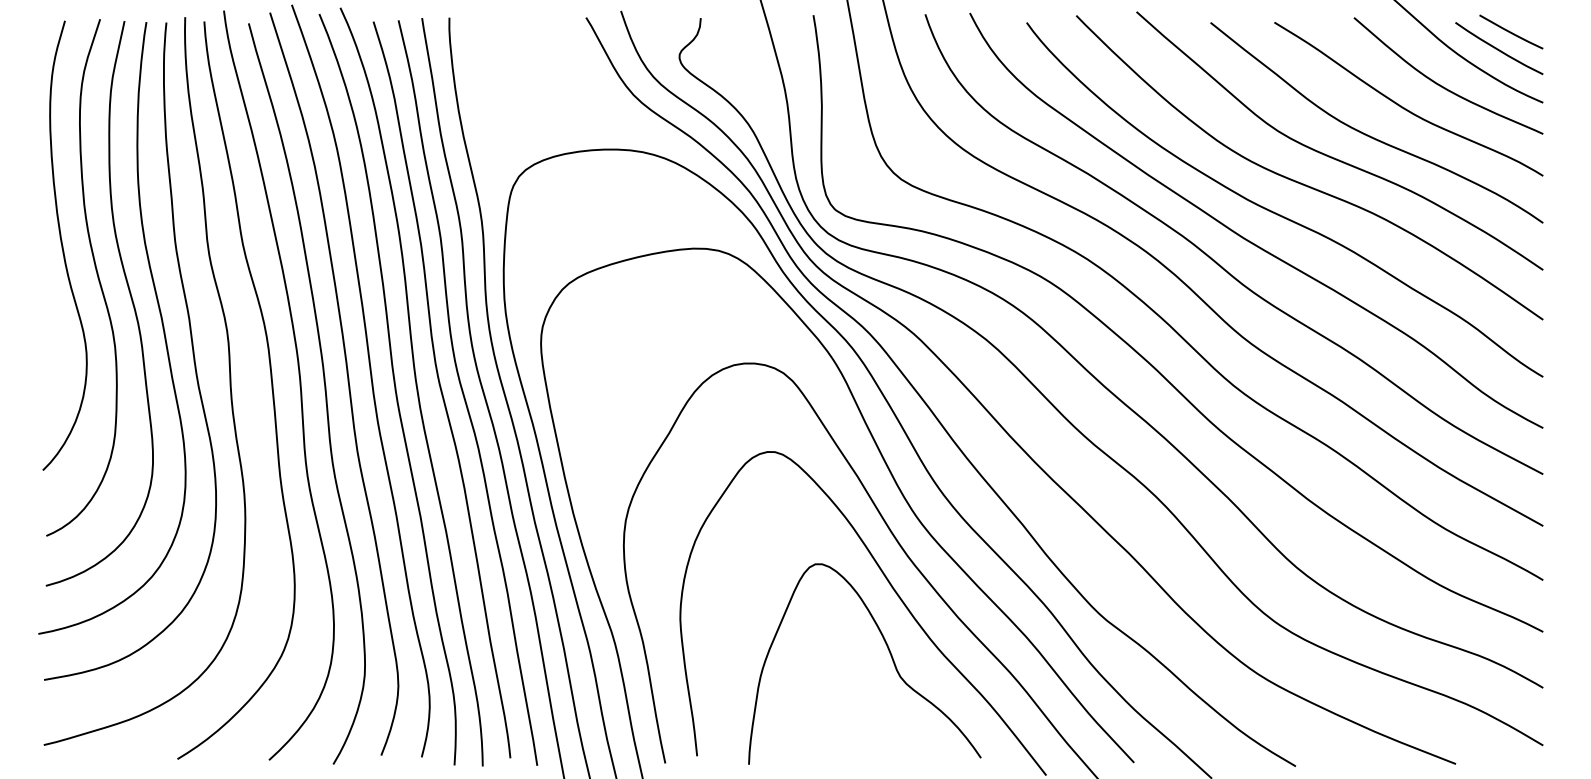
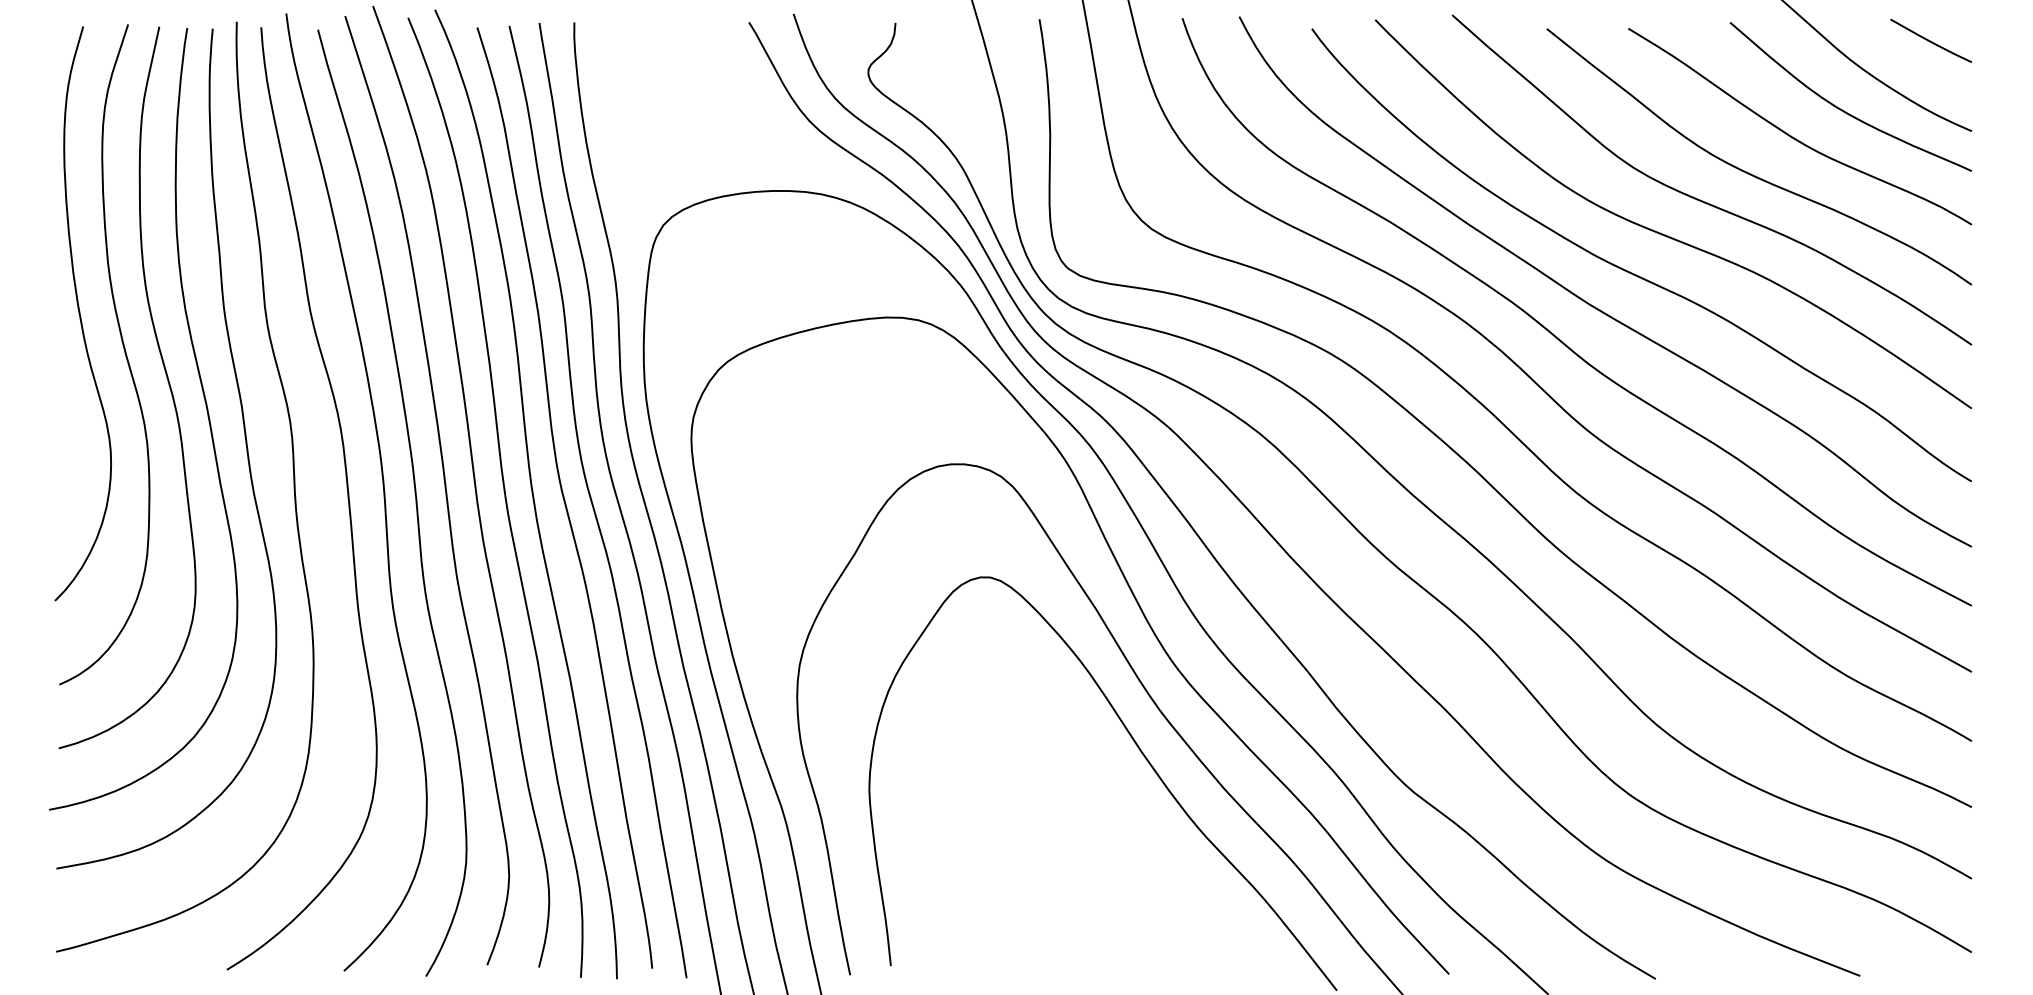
curve: (1498, 48) -> (1914, 61), removed
curve: (888, 651) -> (1135, 832), removed

